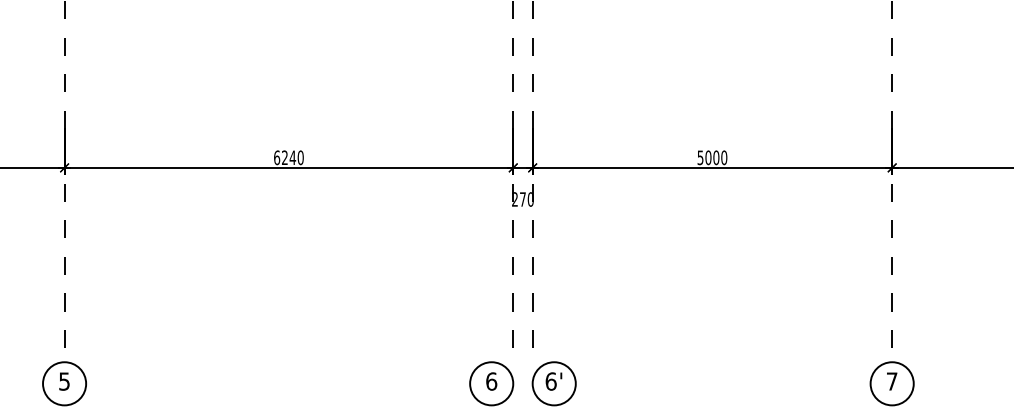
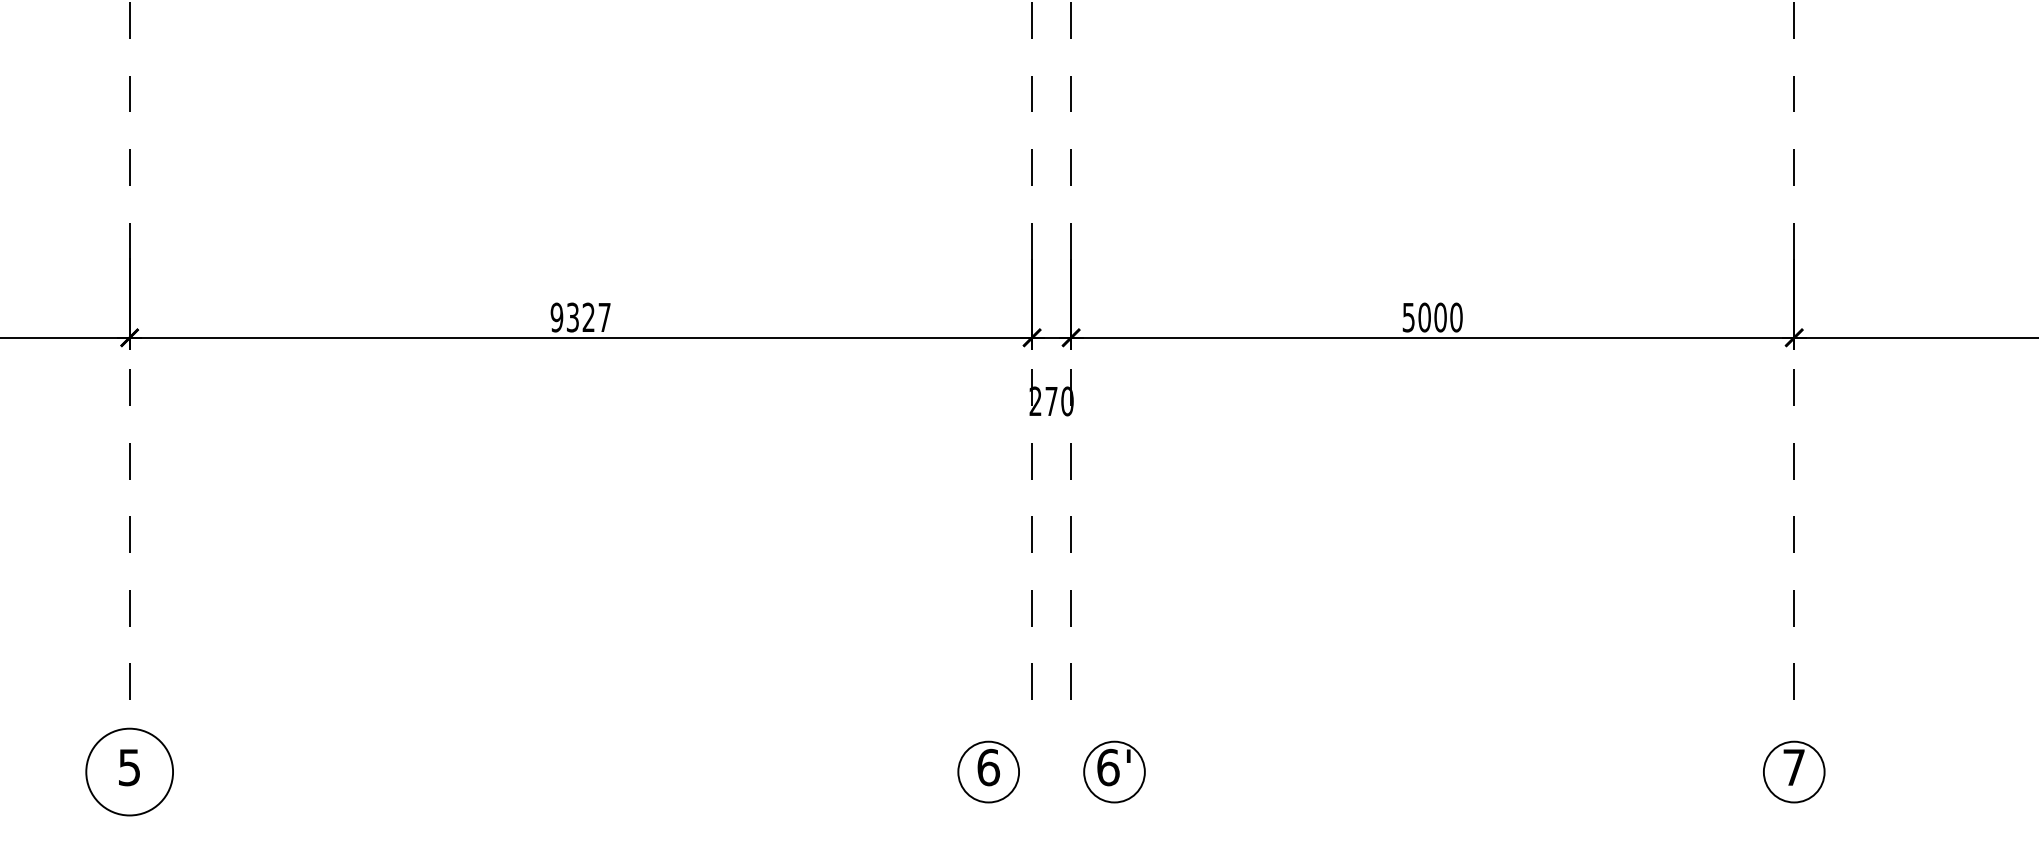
text: (288, 157) -> (580, 316), 6240 -> 9327
circle: (491, 383) -> (988, 771), size x0.7
circle: (553, 383) -> (1113, 771), size x0.7
circle: (891, 383) -> (1792, 771), size x0.7

